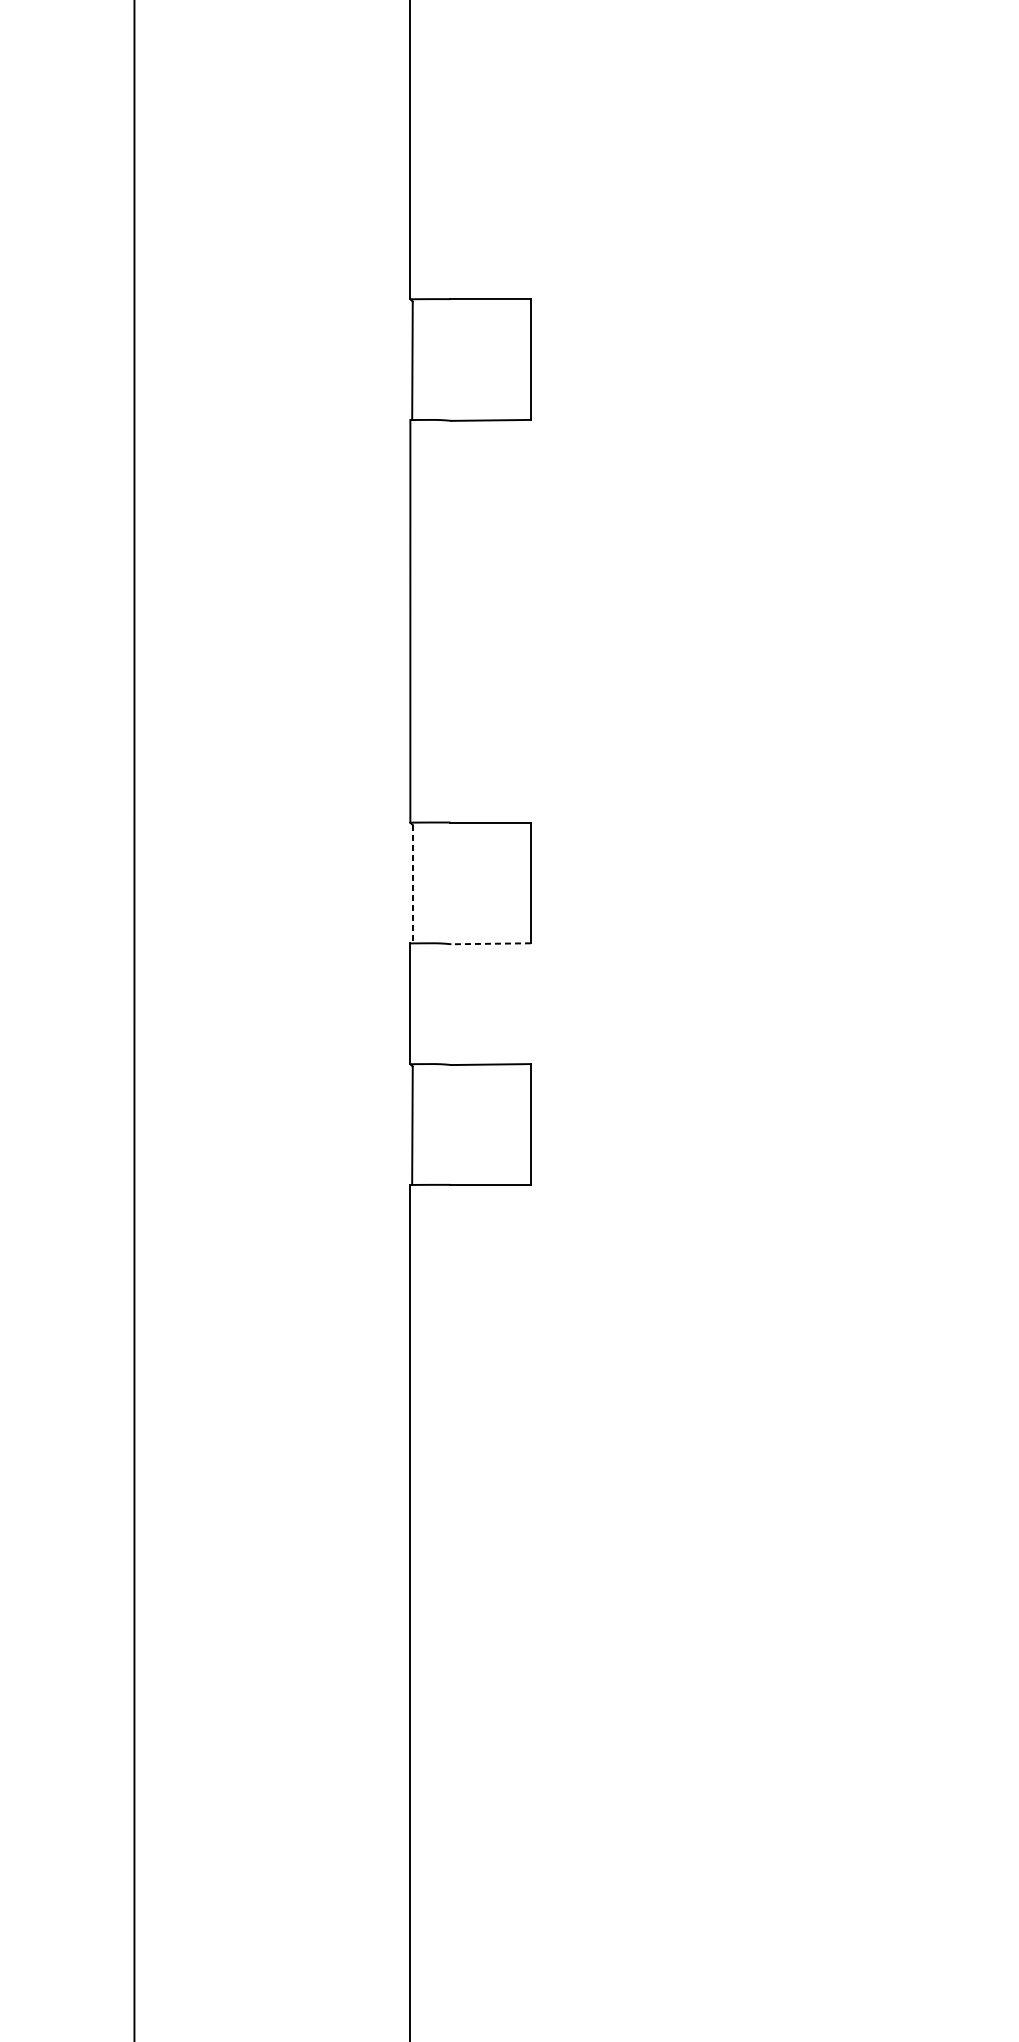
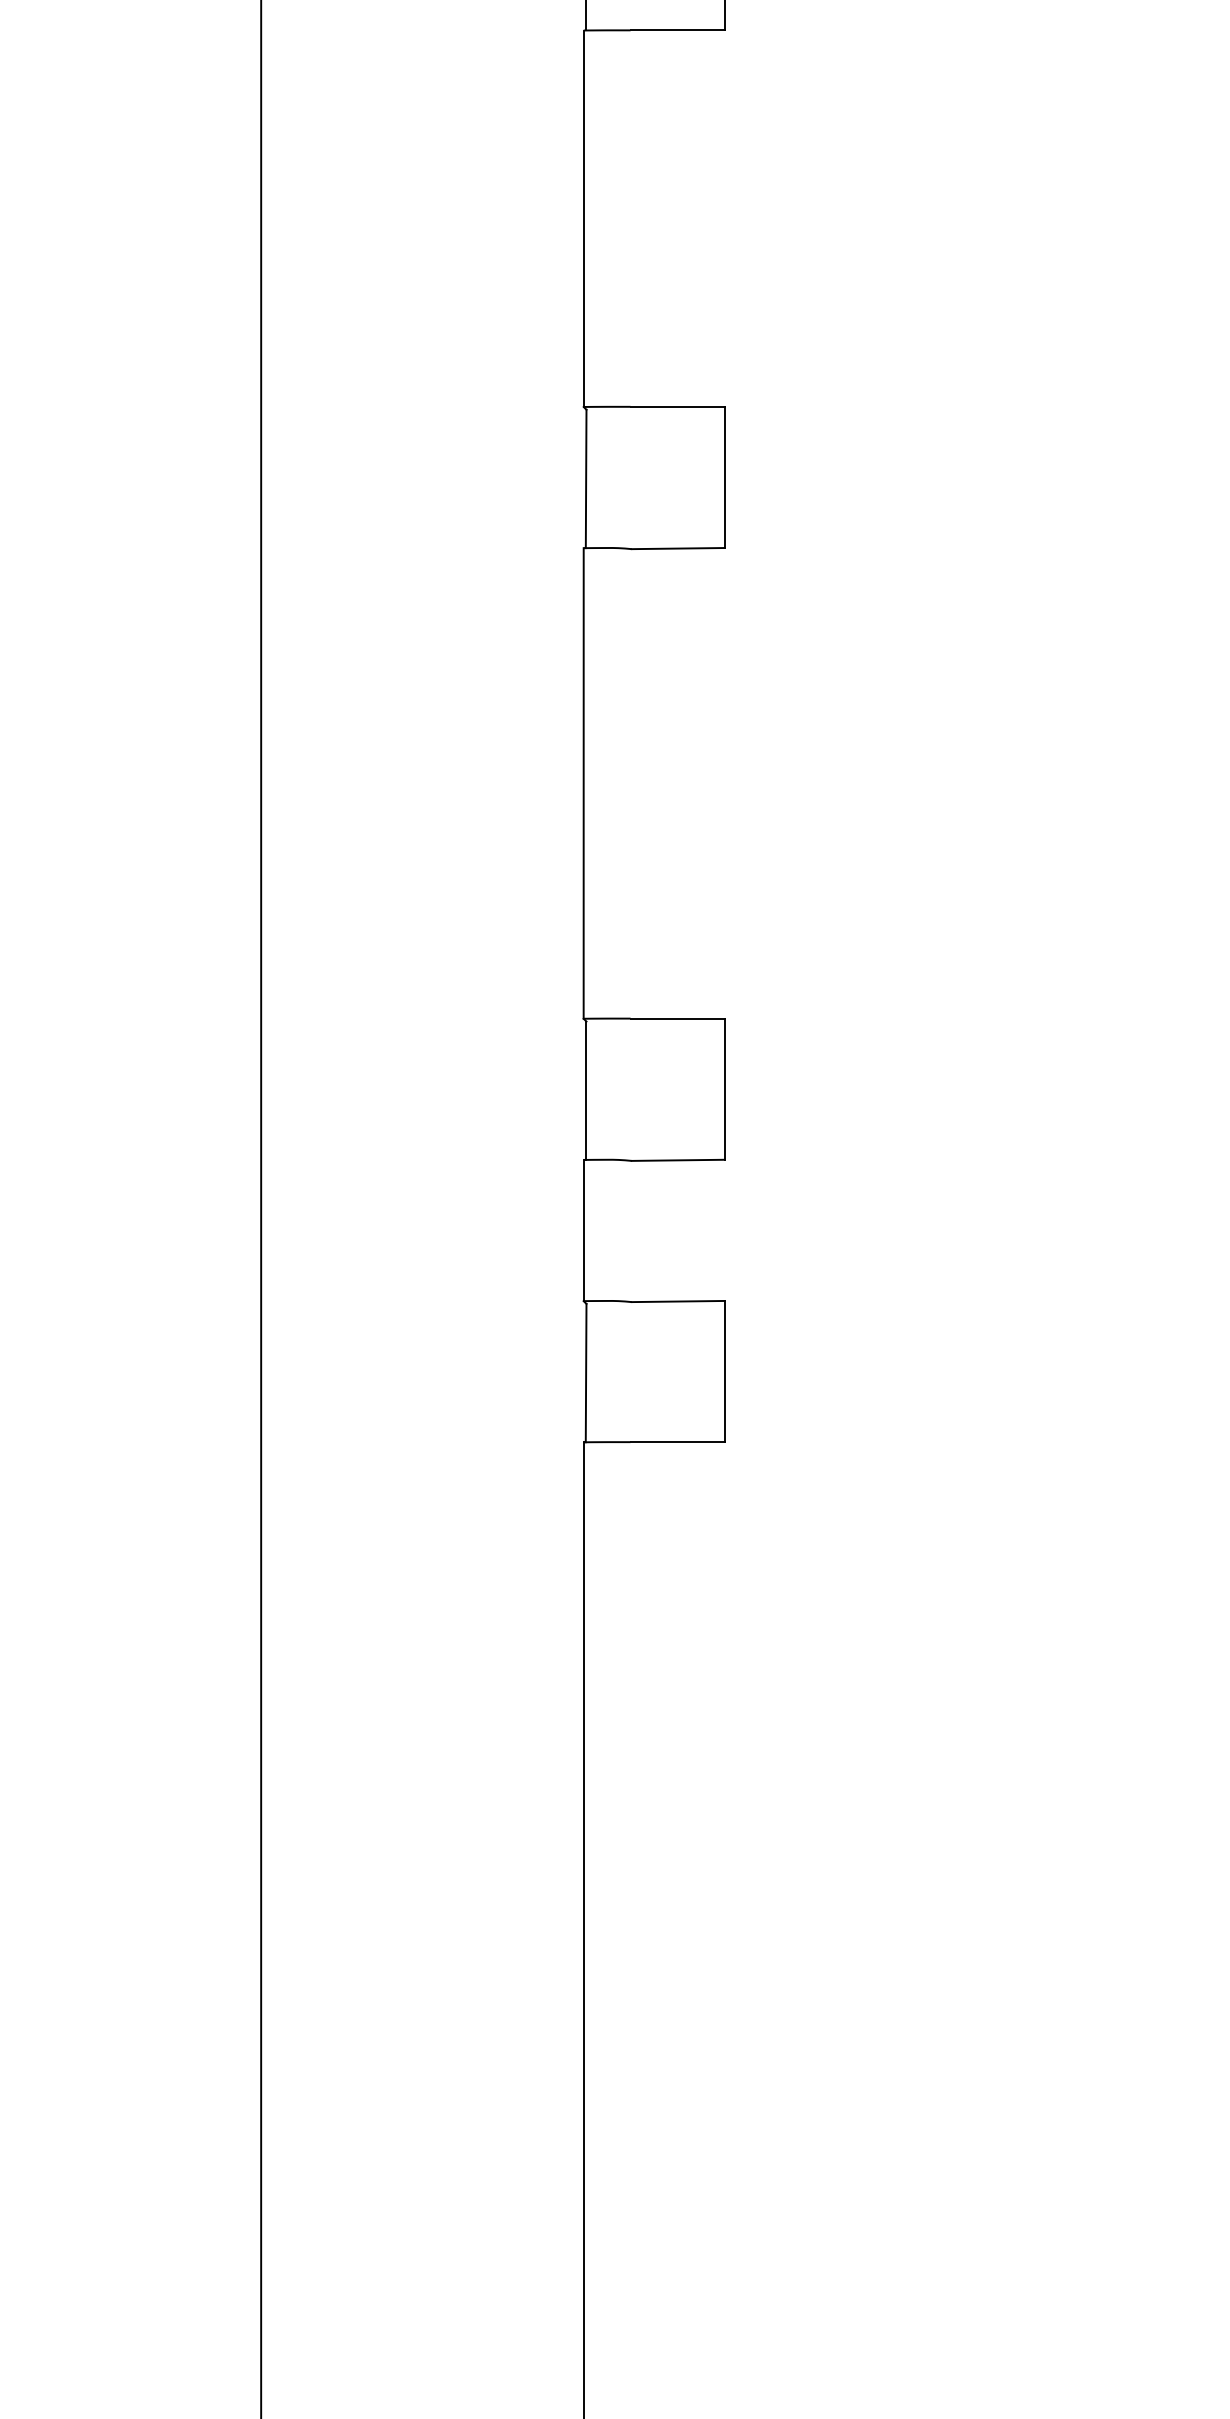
line: (412, 884) -> (586, 1091), dashed -> solid
line: (490, 943) -> (677, 1160), dashed -> solid

